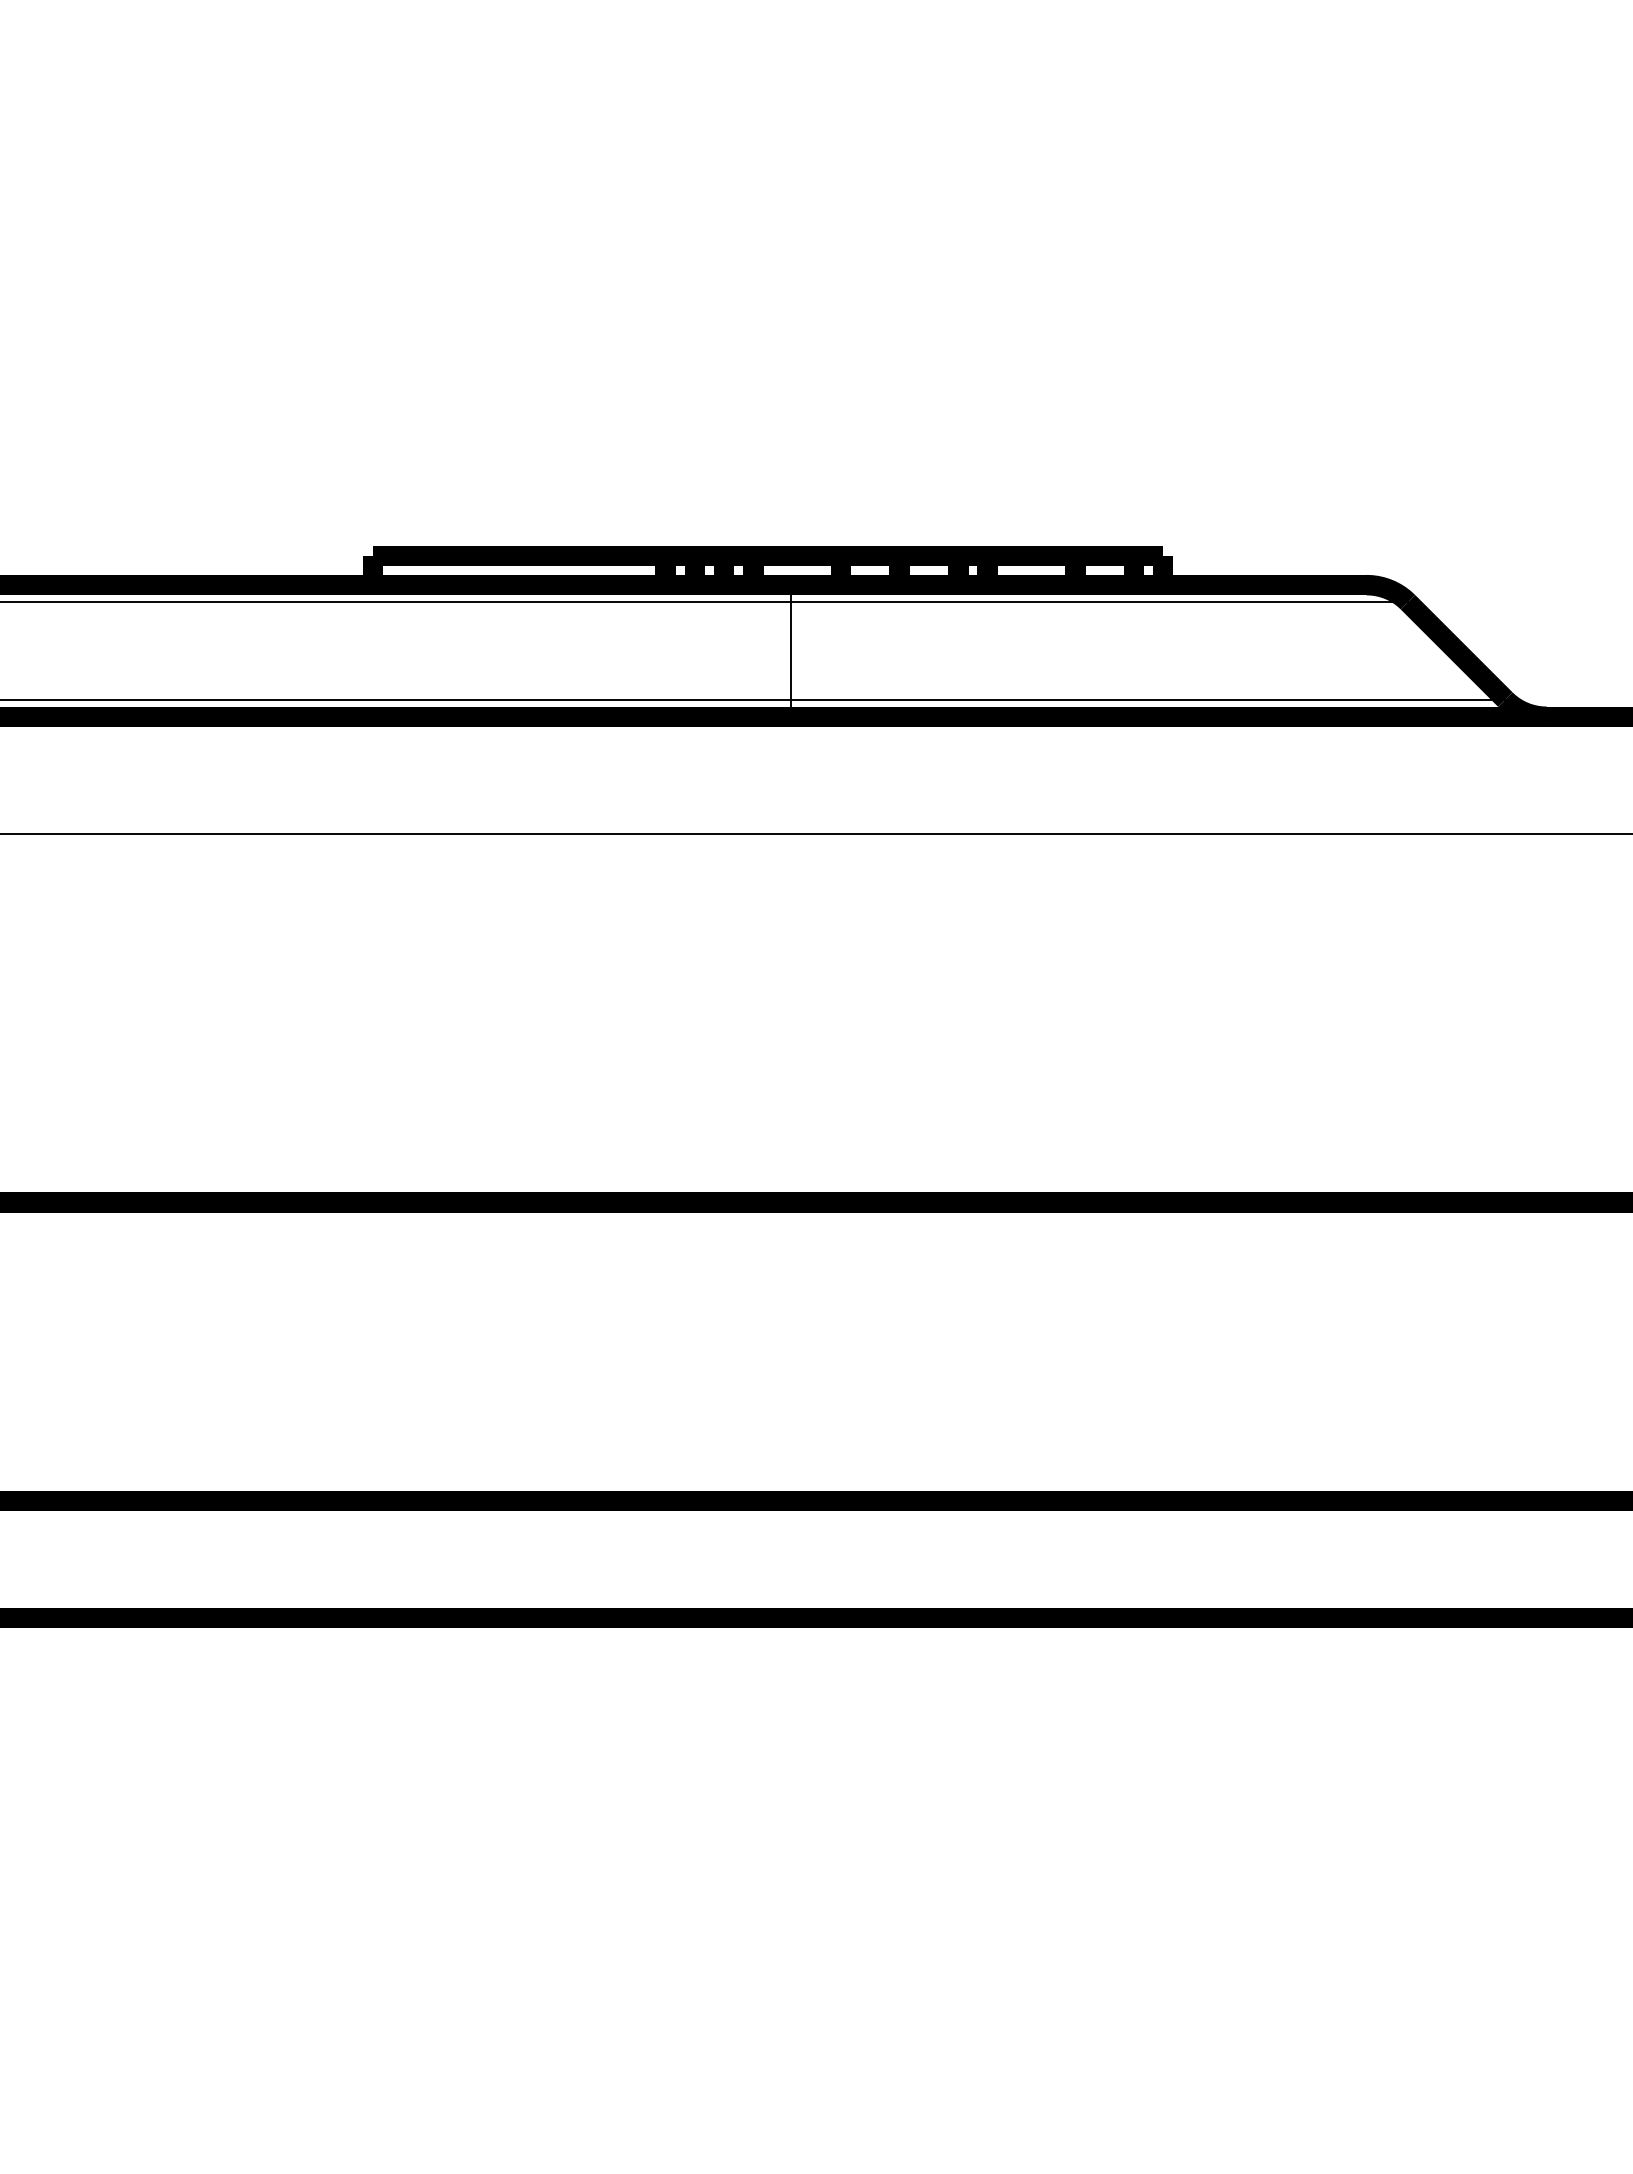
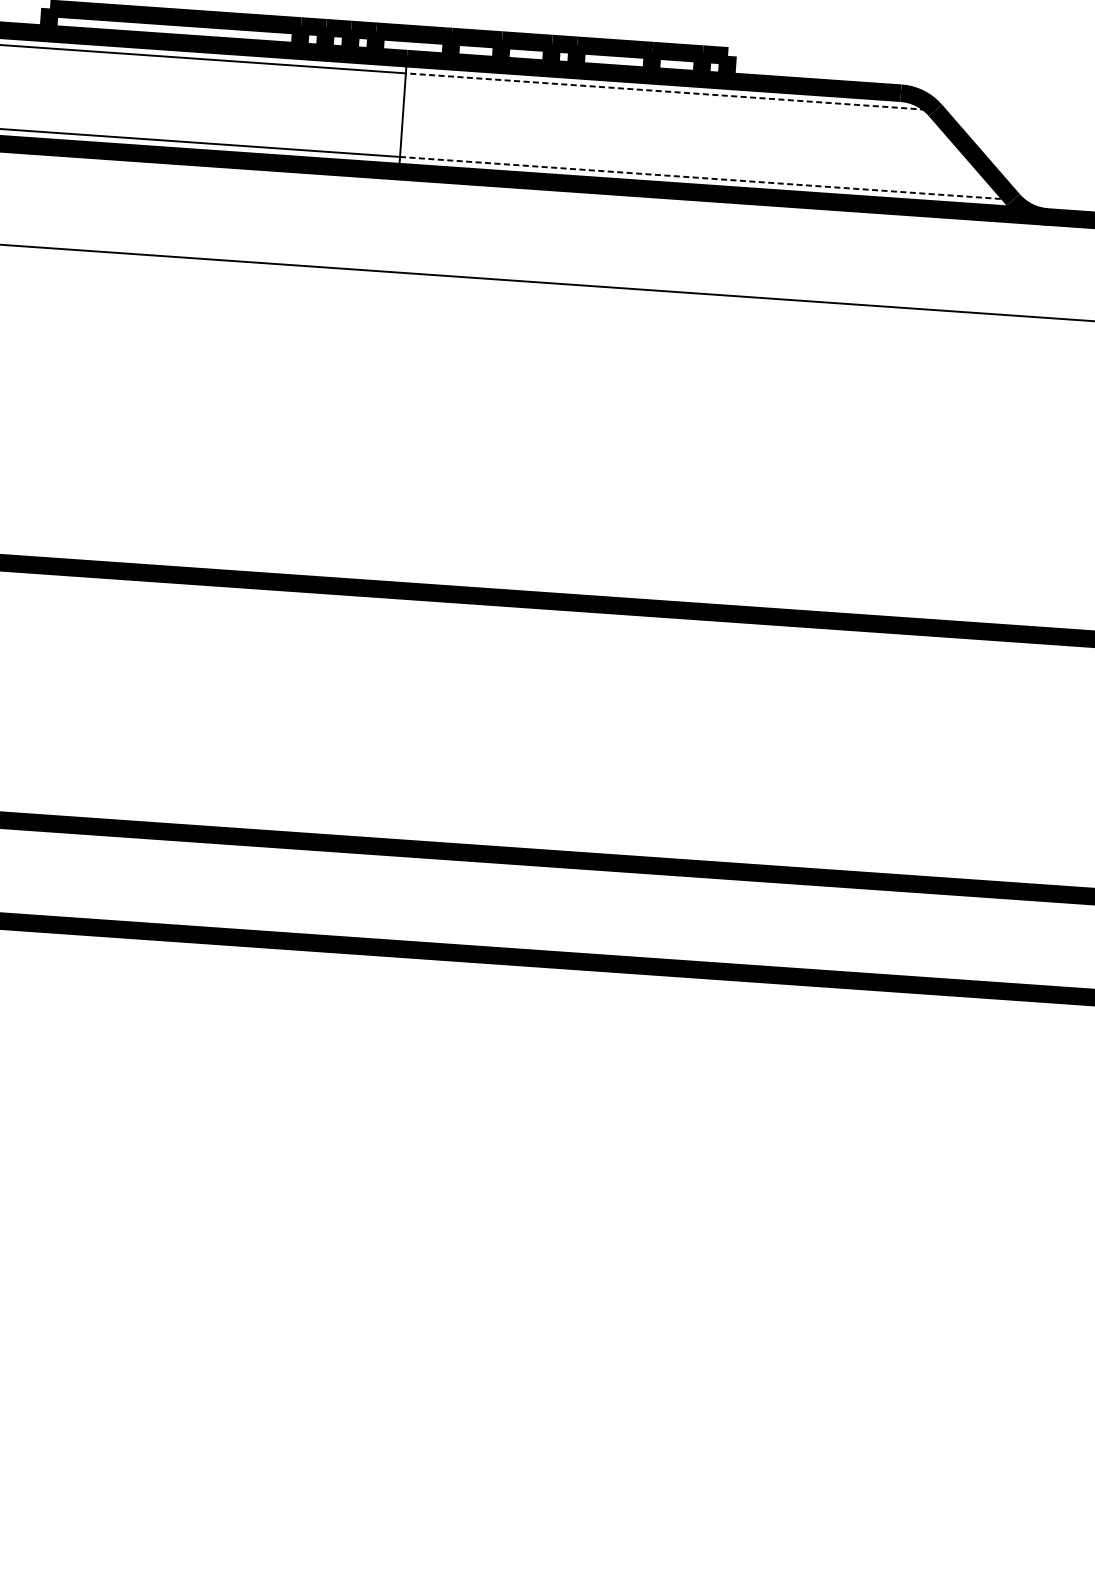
line: (1099, 602) -> (670, 92), solid -> dashed
line: (1148, 699) -> (706, 178), solid -> dashed

